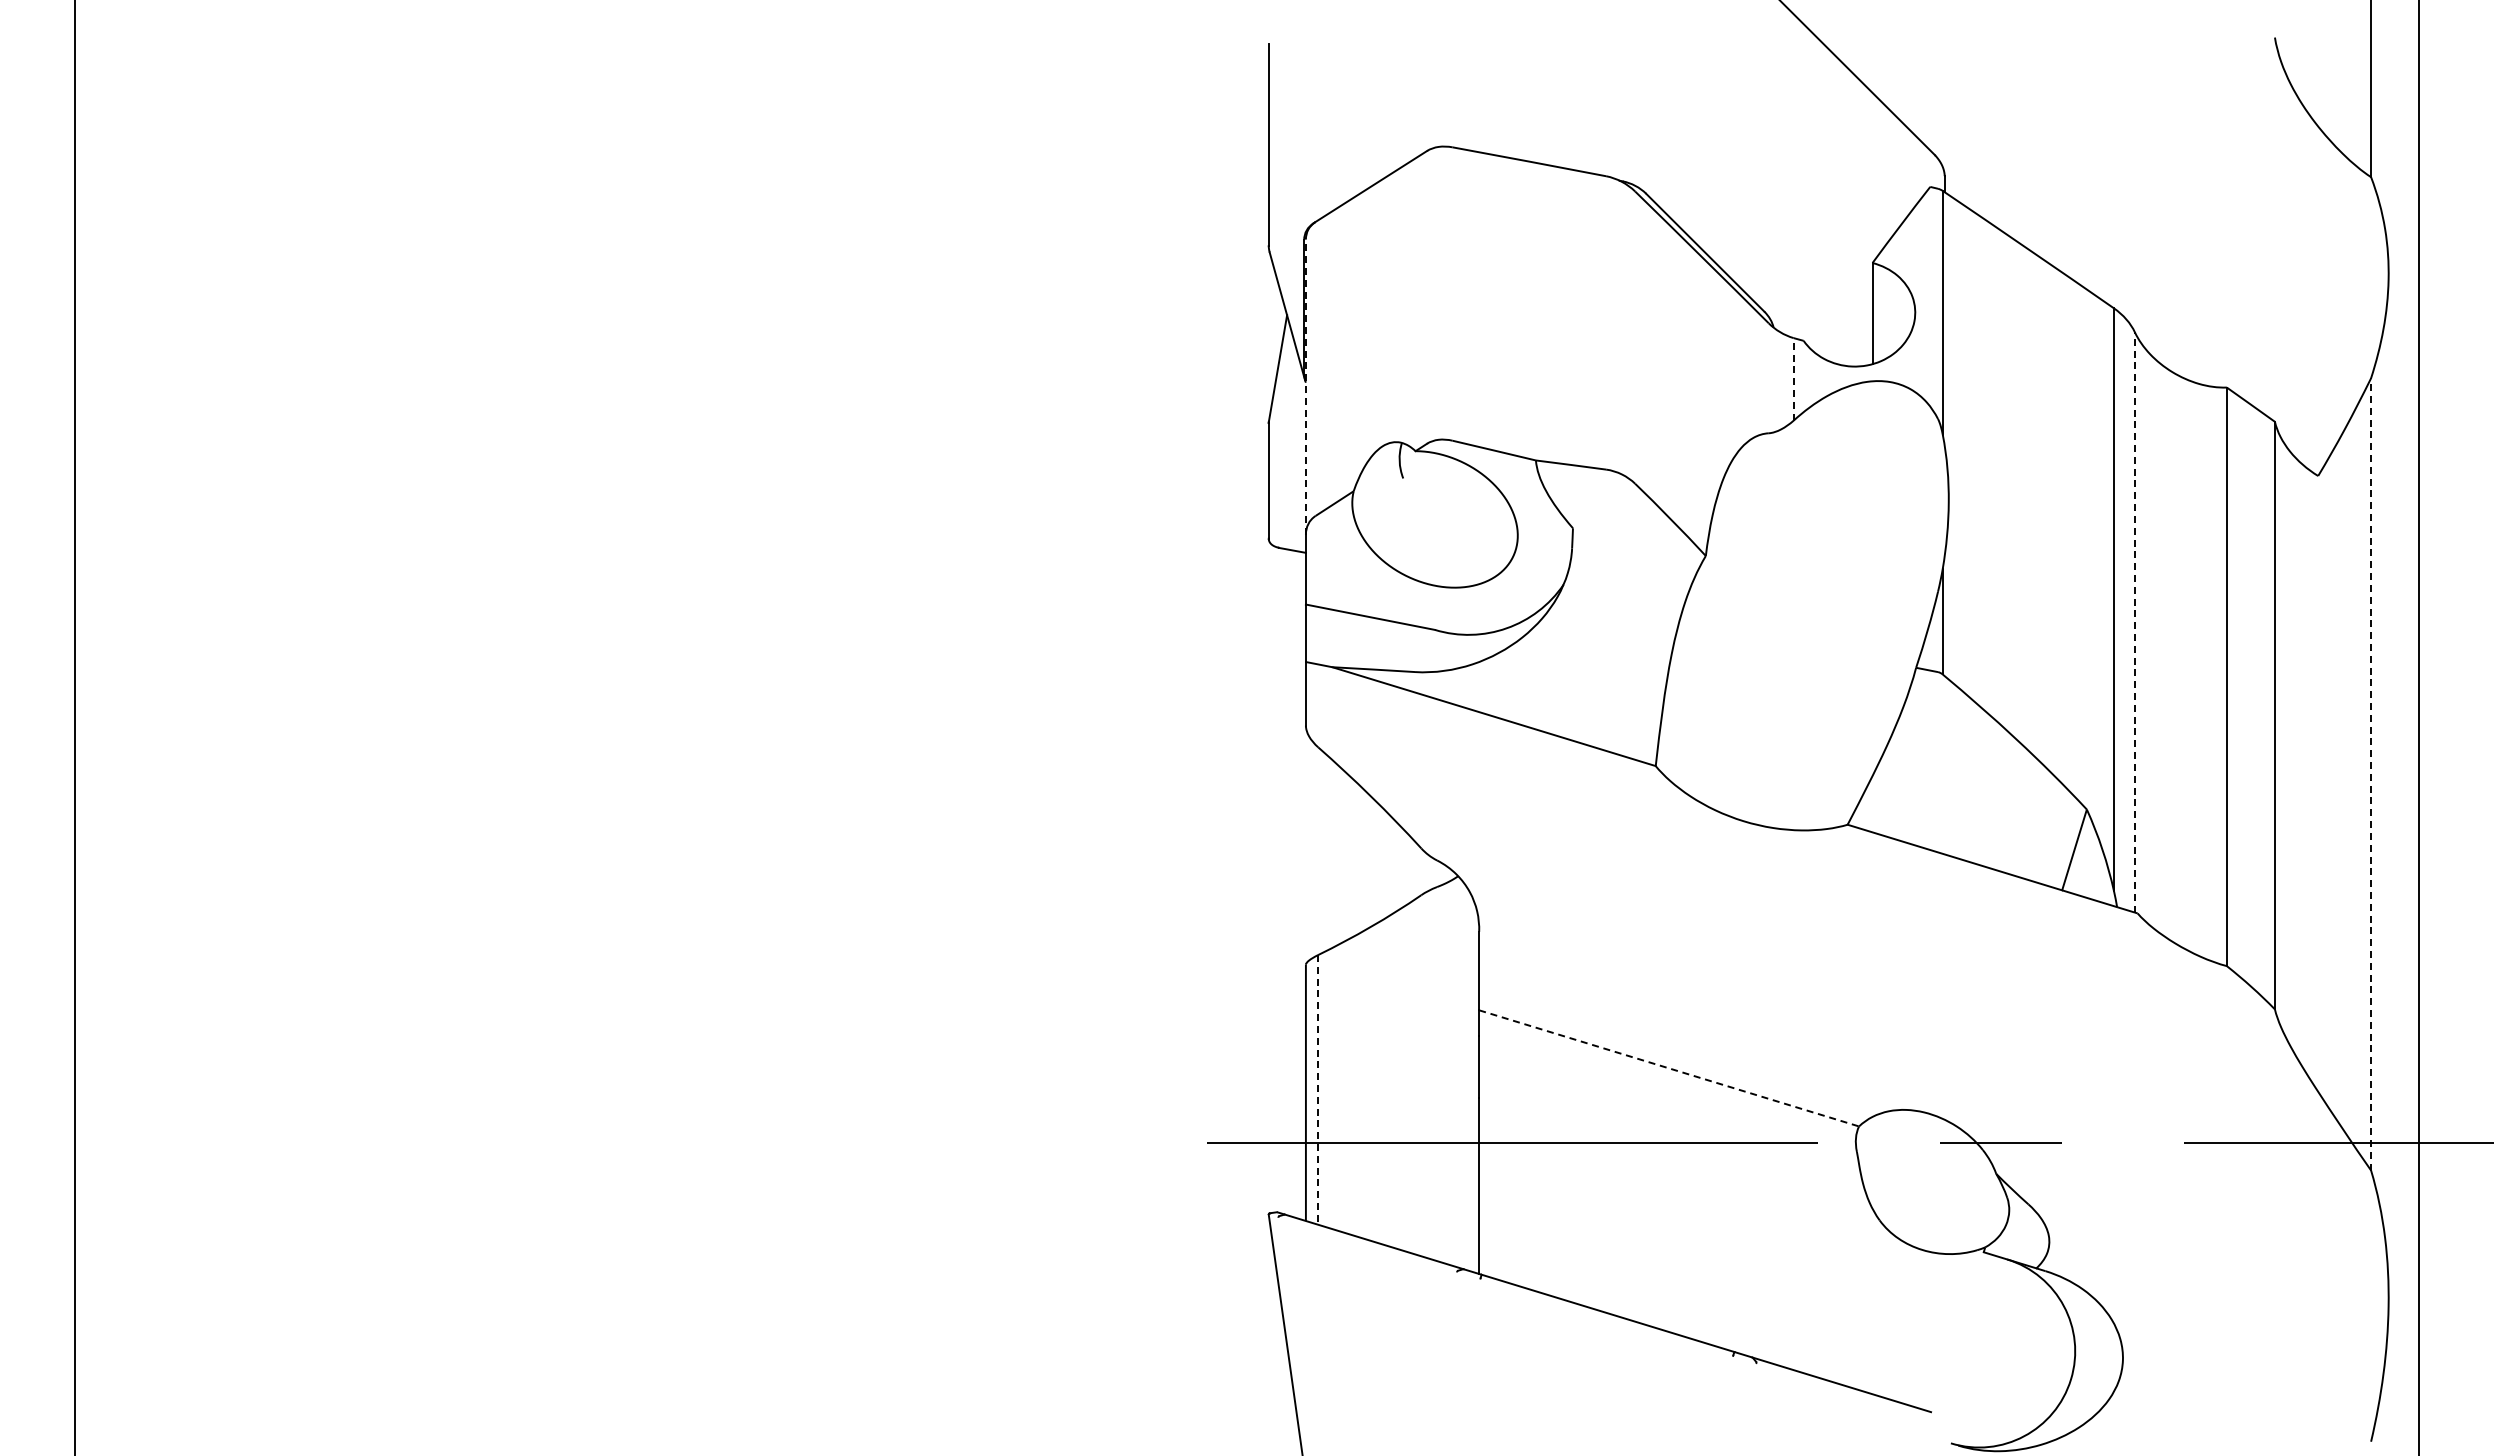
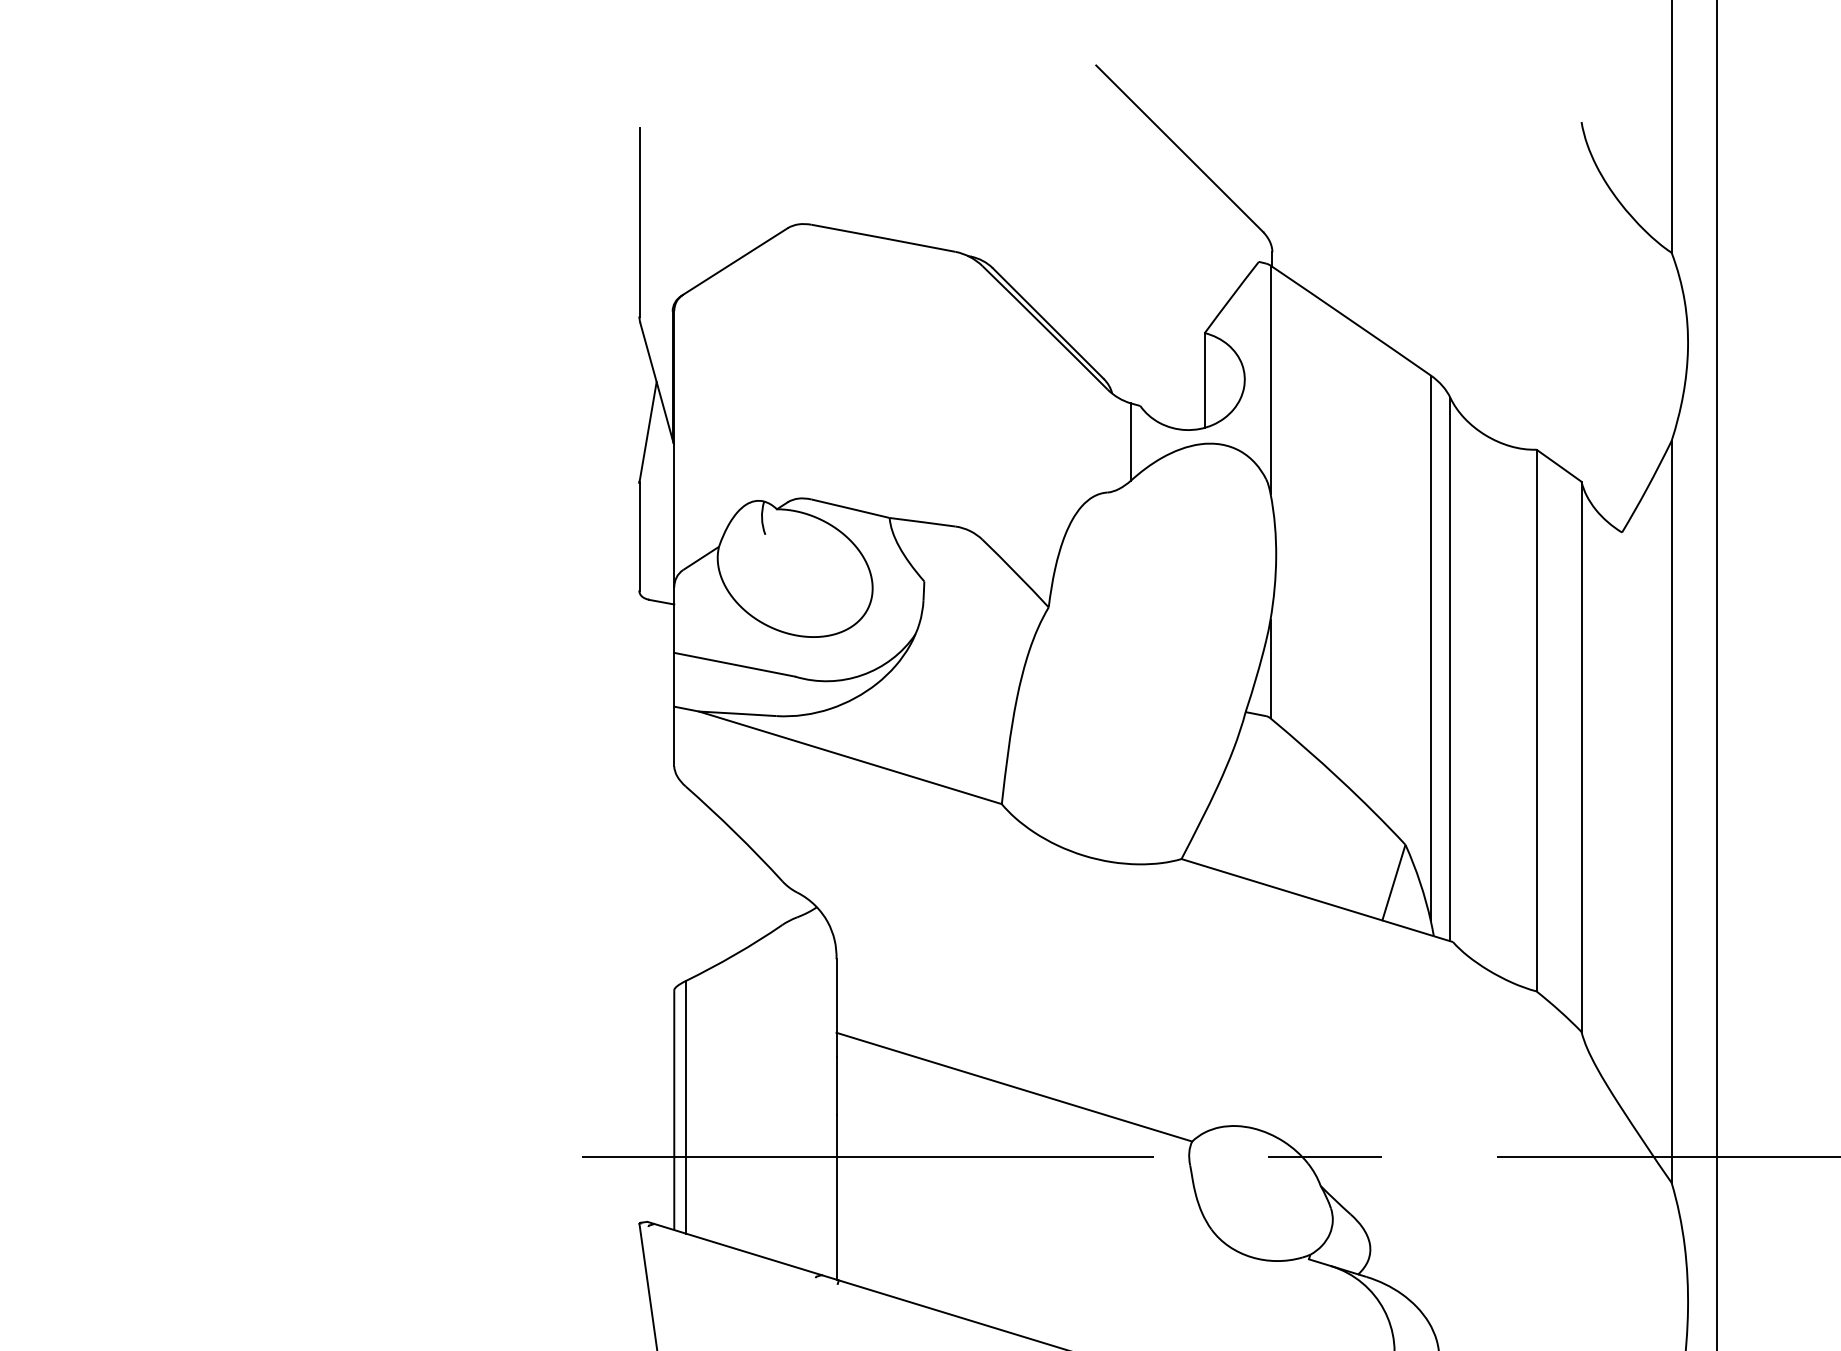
line: (1793, 378) -> (1130, 441), dashed -> solid
line: (1305, 387) -> (673, 449), dashed -> solid
line: (2134, 621) -> (1450, 668), dashed -> solid
line: (2371, 773) -> (1671, 811), dashed -> solid
line: (1669, 1068) -> (1014, 1087), dashed -> solid
line: (1318, 1089) -> (686, 1106), dashed -> solid

